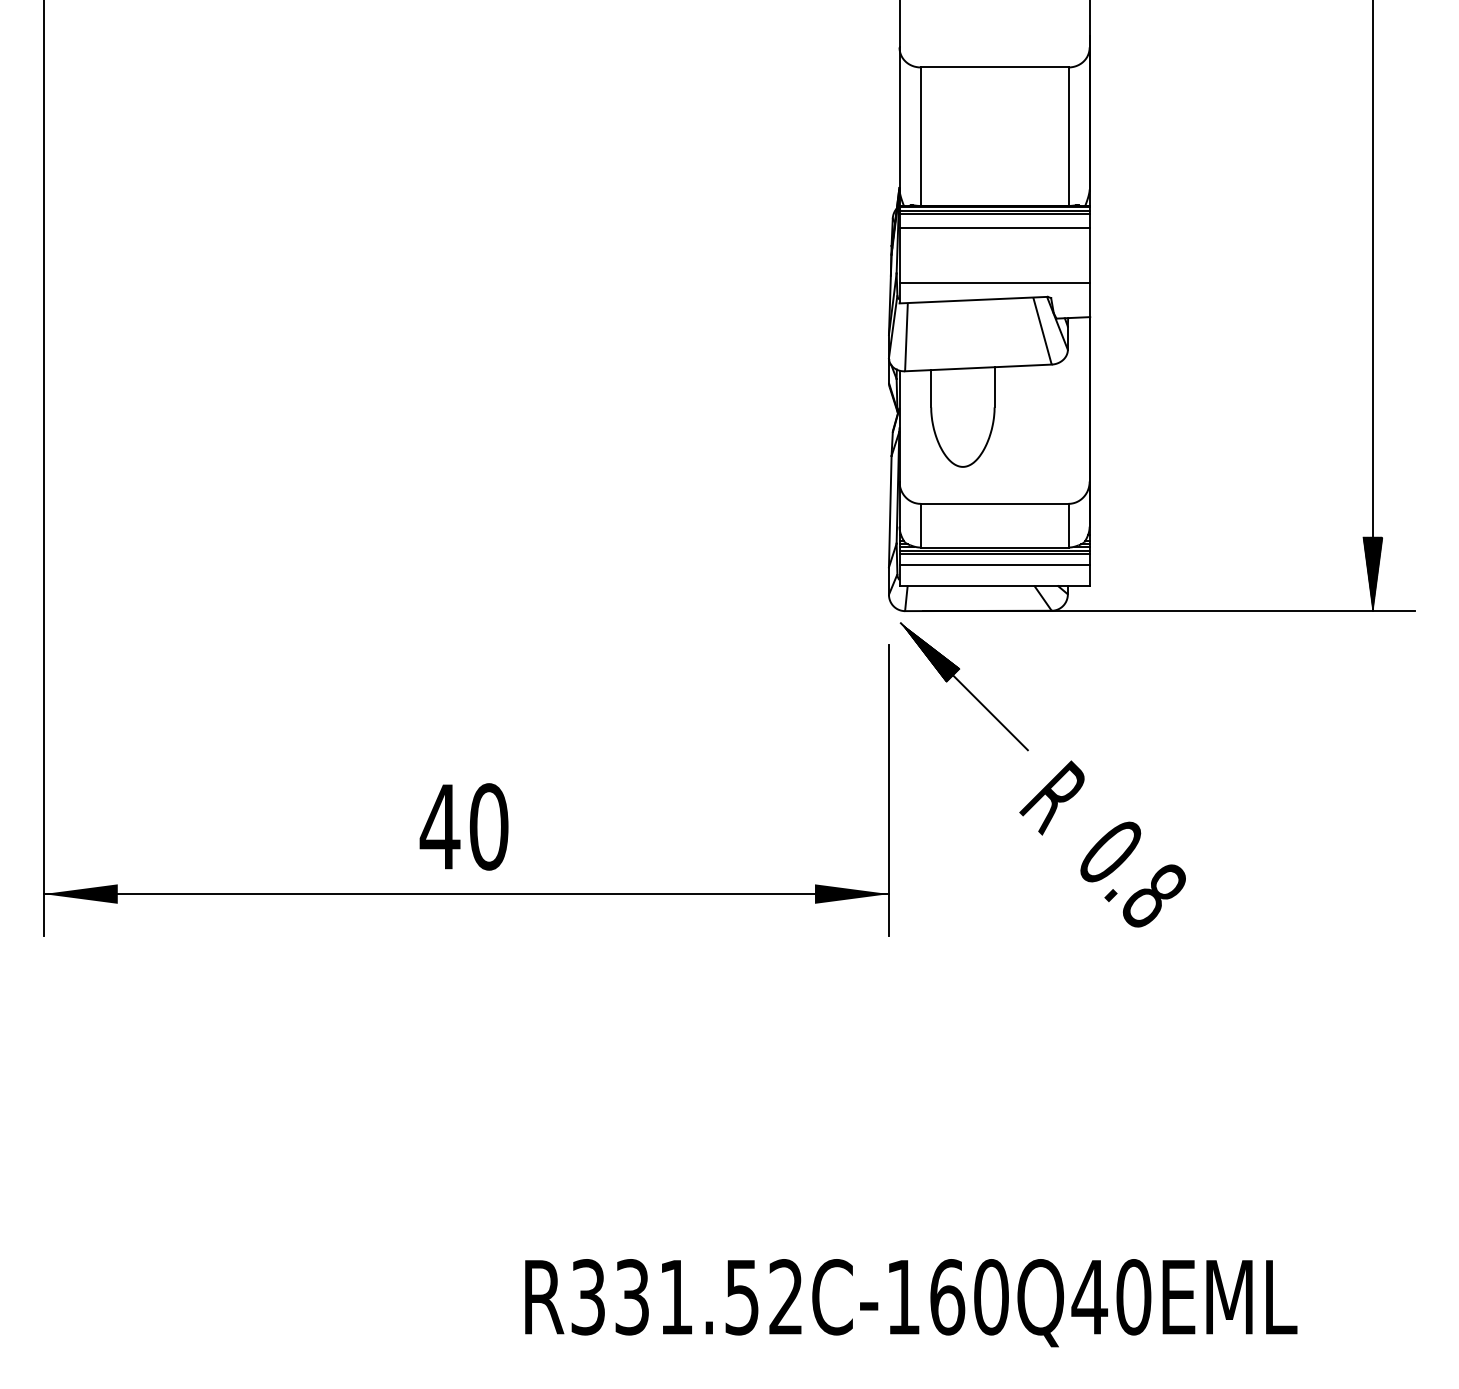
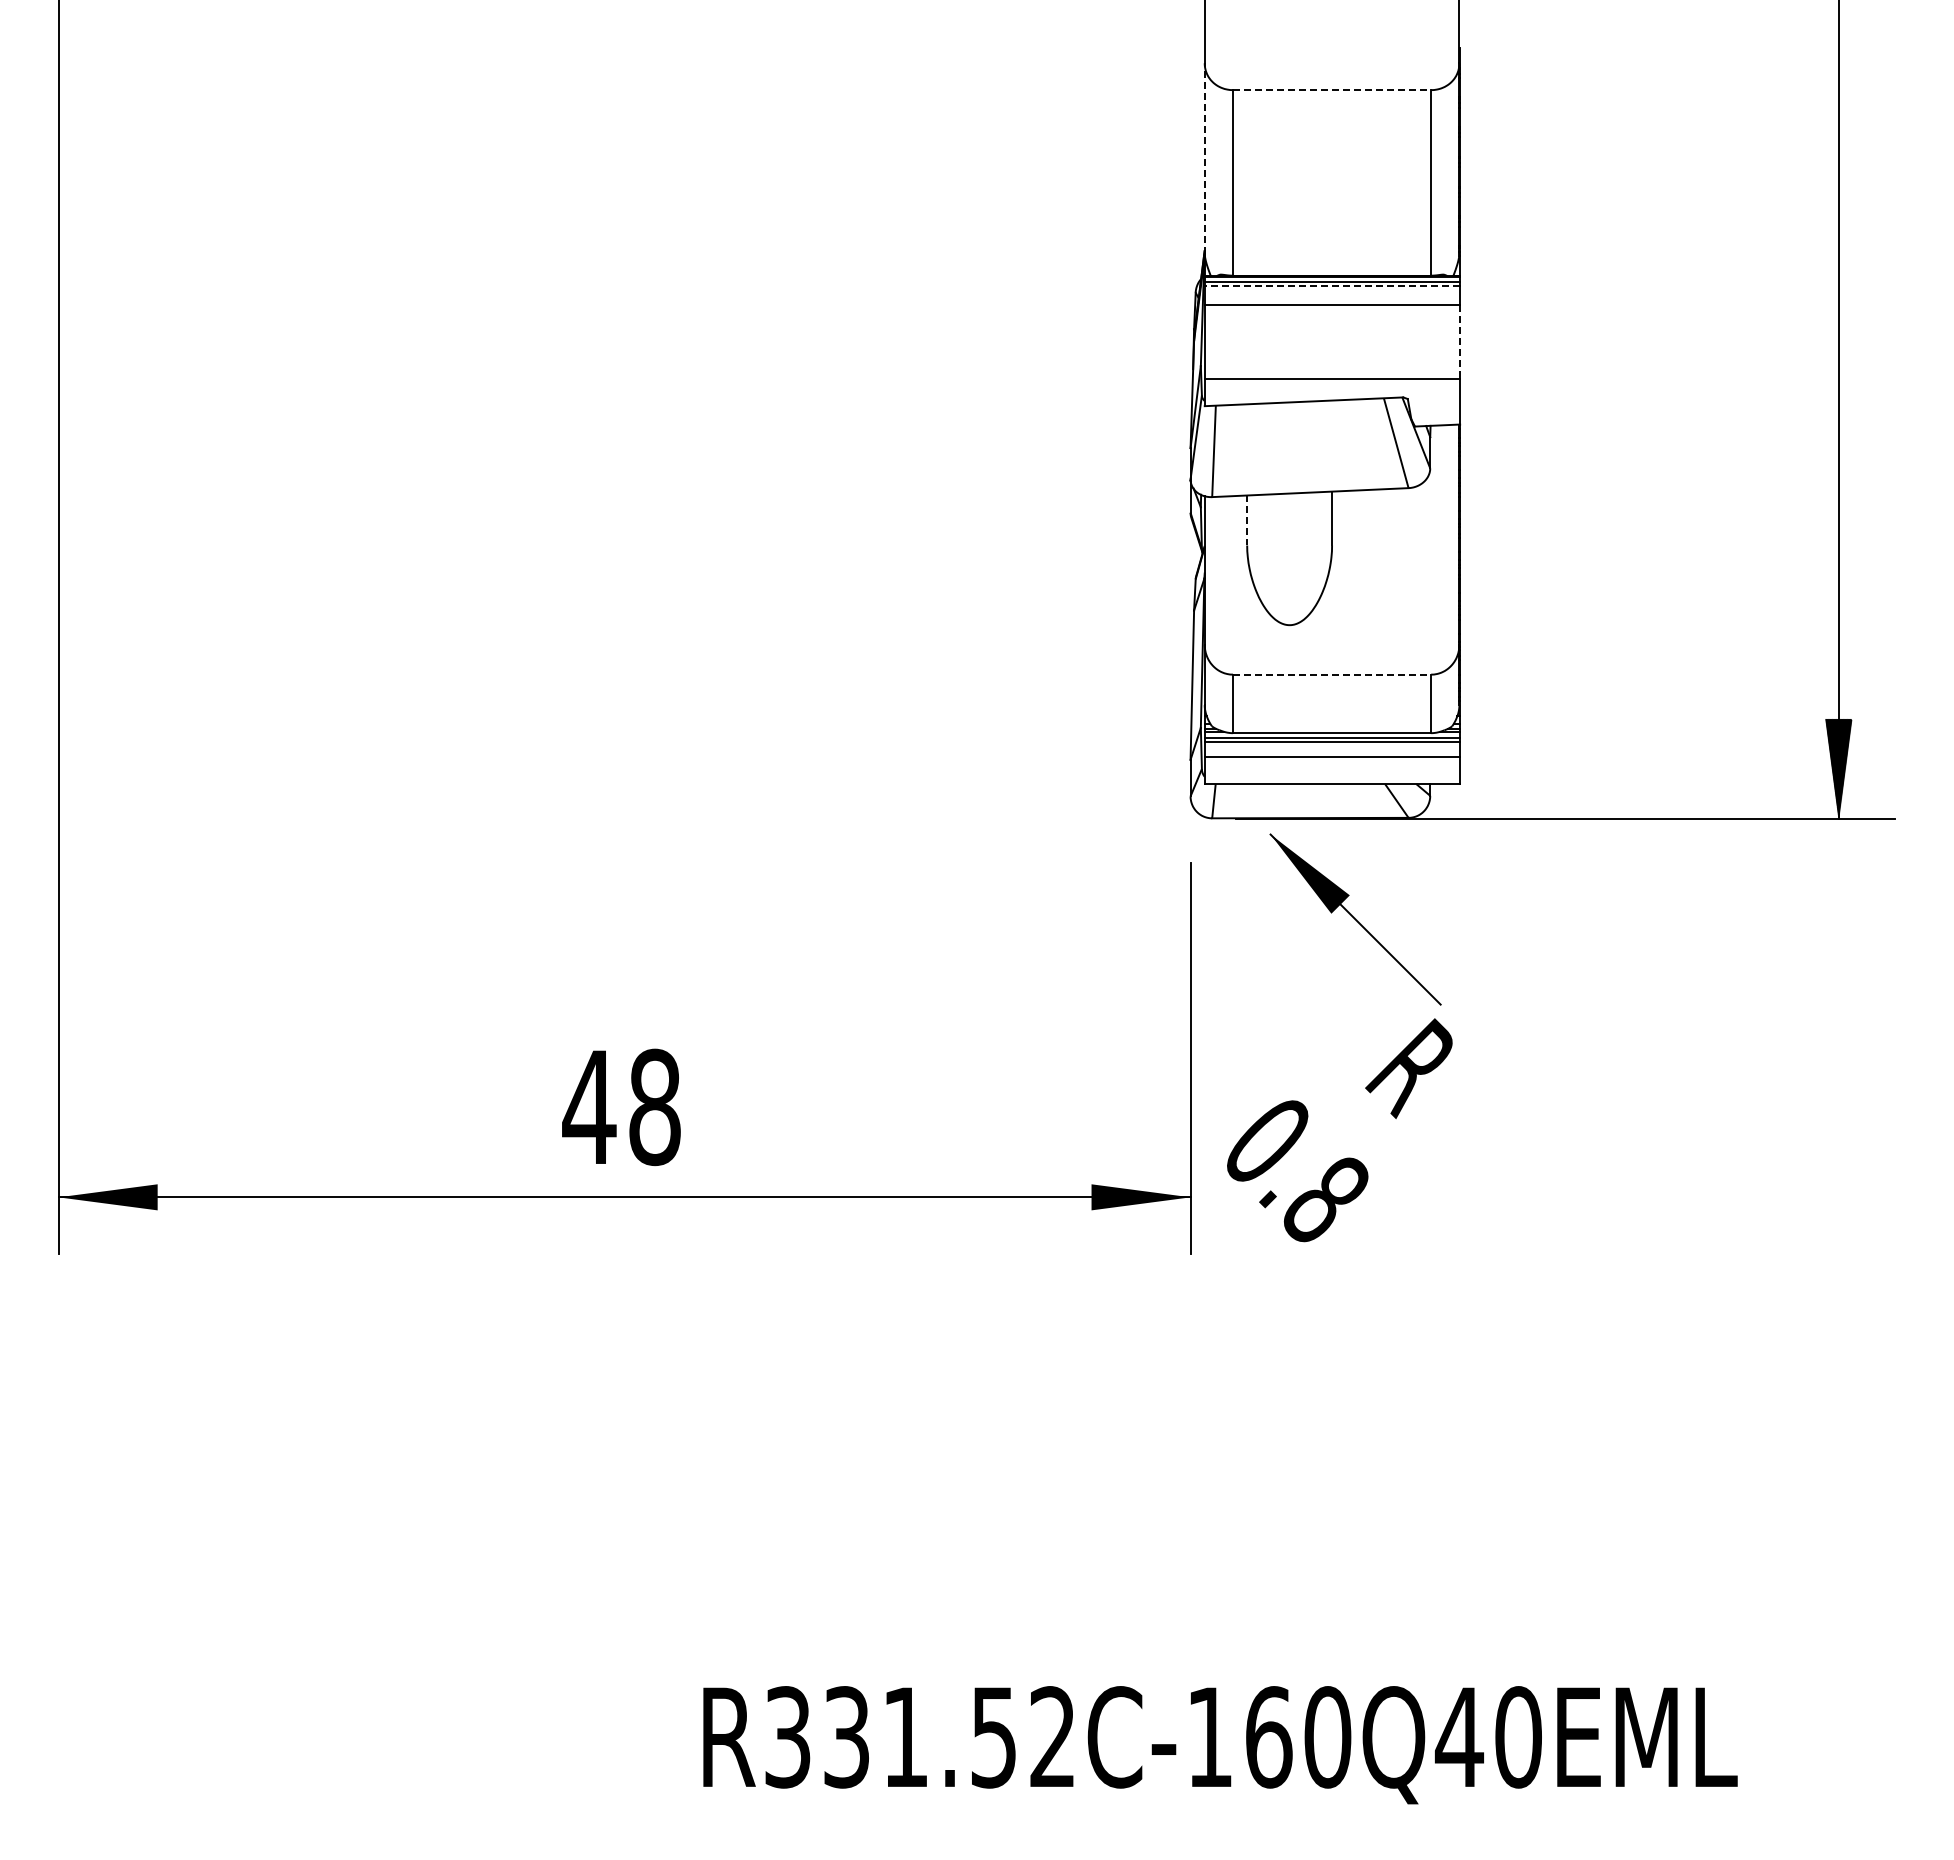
line: (994, 67) -> (1332, 90), solid -> dashed
line: (899, 117) -> (1204, 157), solid -> dashed
line: (994, 214) -> (1332, 286), solid -> dashed
line: (1090, 255) -> (1460, 342), solid -> dashed
line: (931, 388) -> (1247, 520), solid -> dashed
line: (994, 503) -> (1332, 674), solid -> dashed
part: (964, 686) -> (1355, 919), moved
text: (488, 827) -> (654, 1107), 40 -> 48
text: (1133, 874) -> (1297, 1171), moved

